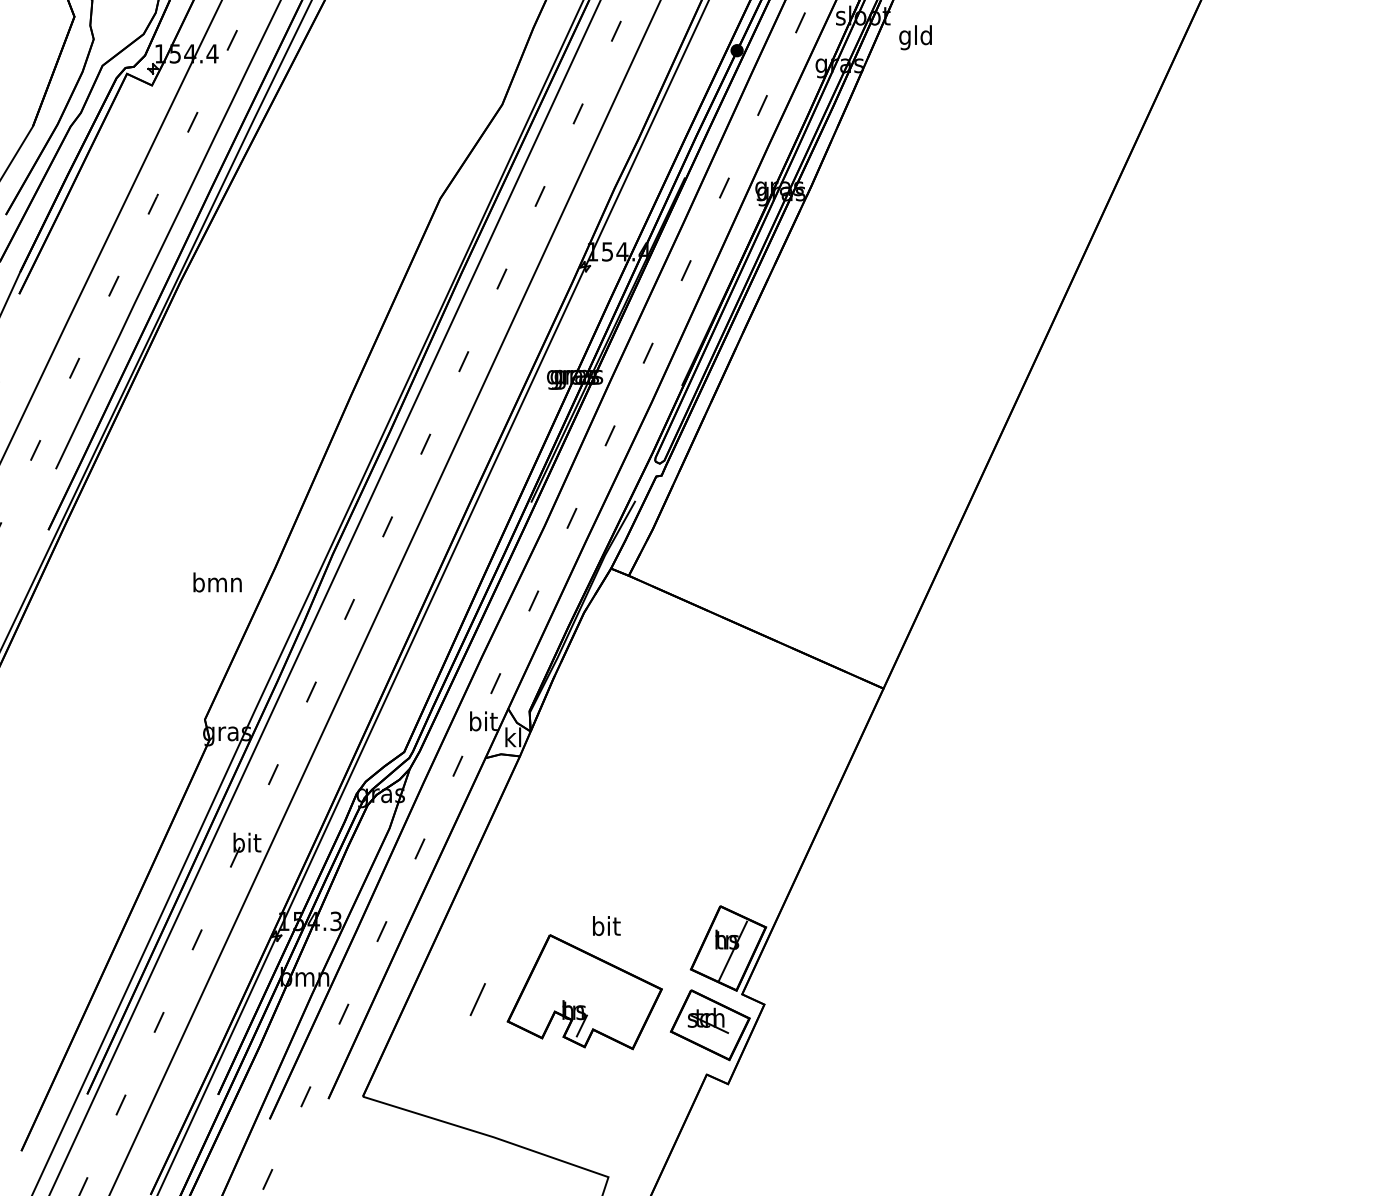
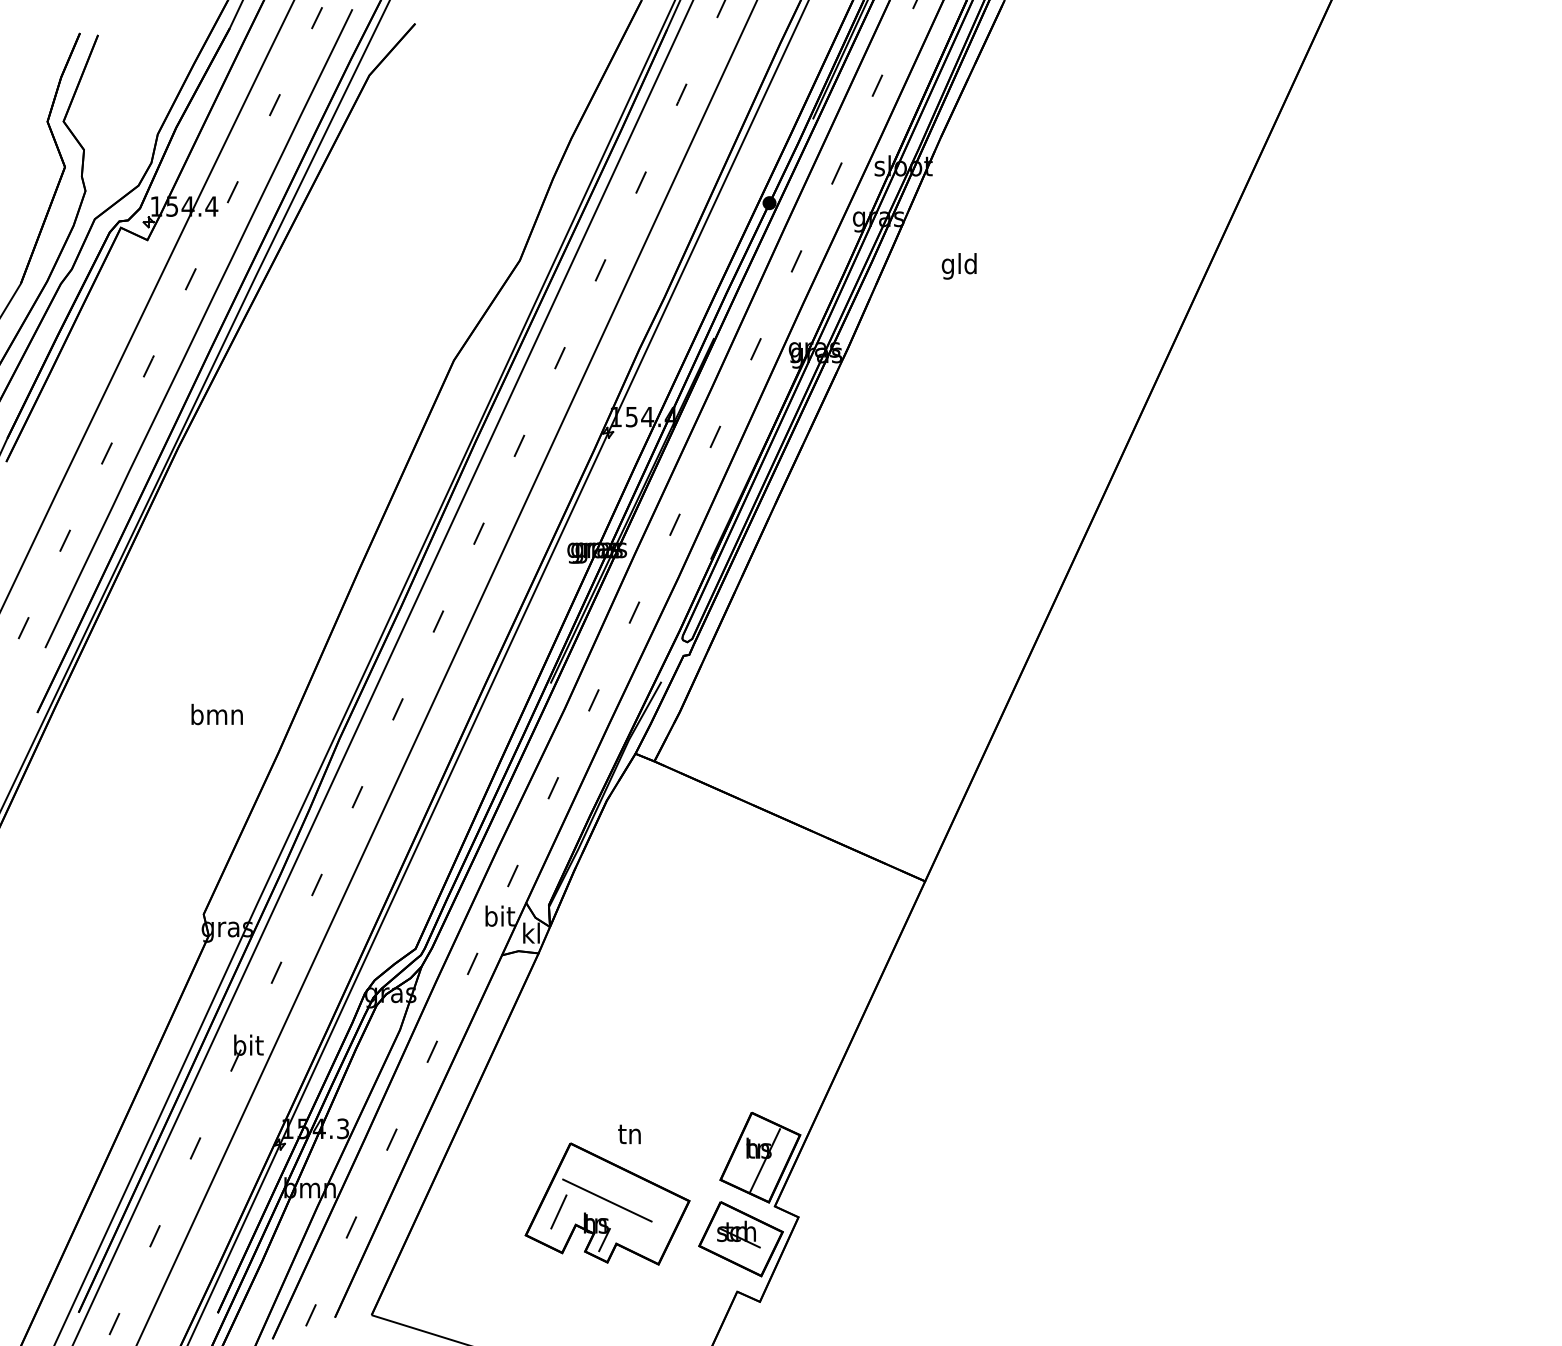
text: (914, 37) -> (958, 266), moved
text: (216, 582) -> (216, 714), moved
text: (606, 925) -> (630, 1133), bit -> tn
line: (584, 988) -> (607, 1200), added
line: (477, 999) -> (558, 1211), moved

